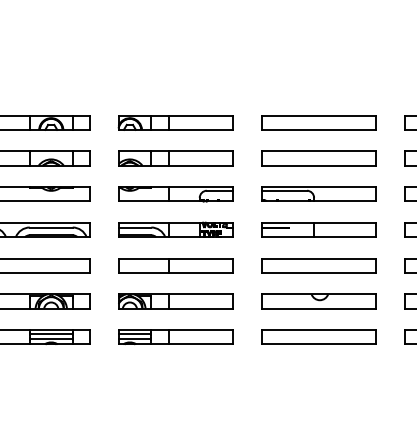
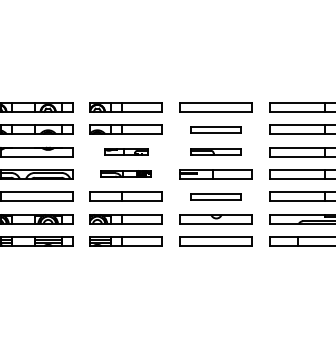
part: (318, 158) -> (215, 129), size x0.7
part: (174, 193) -> (125, 151), size x0.6
part: (318, 194) -> (215, 152), size x0.7
part: (174, 228) -> (125, 173), size x0.7
part: (318, 265) -> (215, 196), size x0.7

